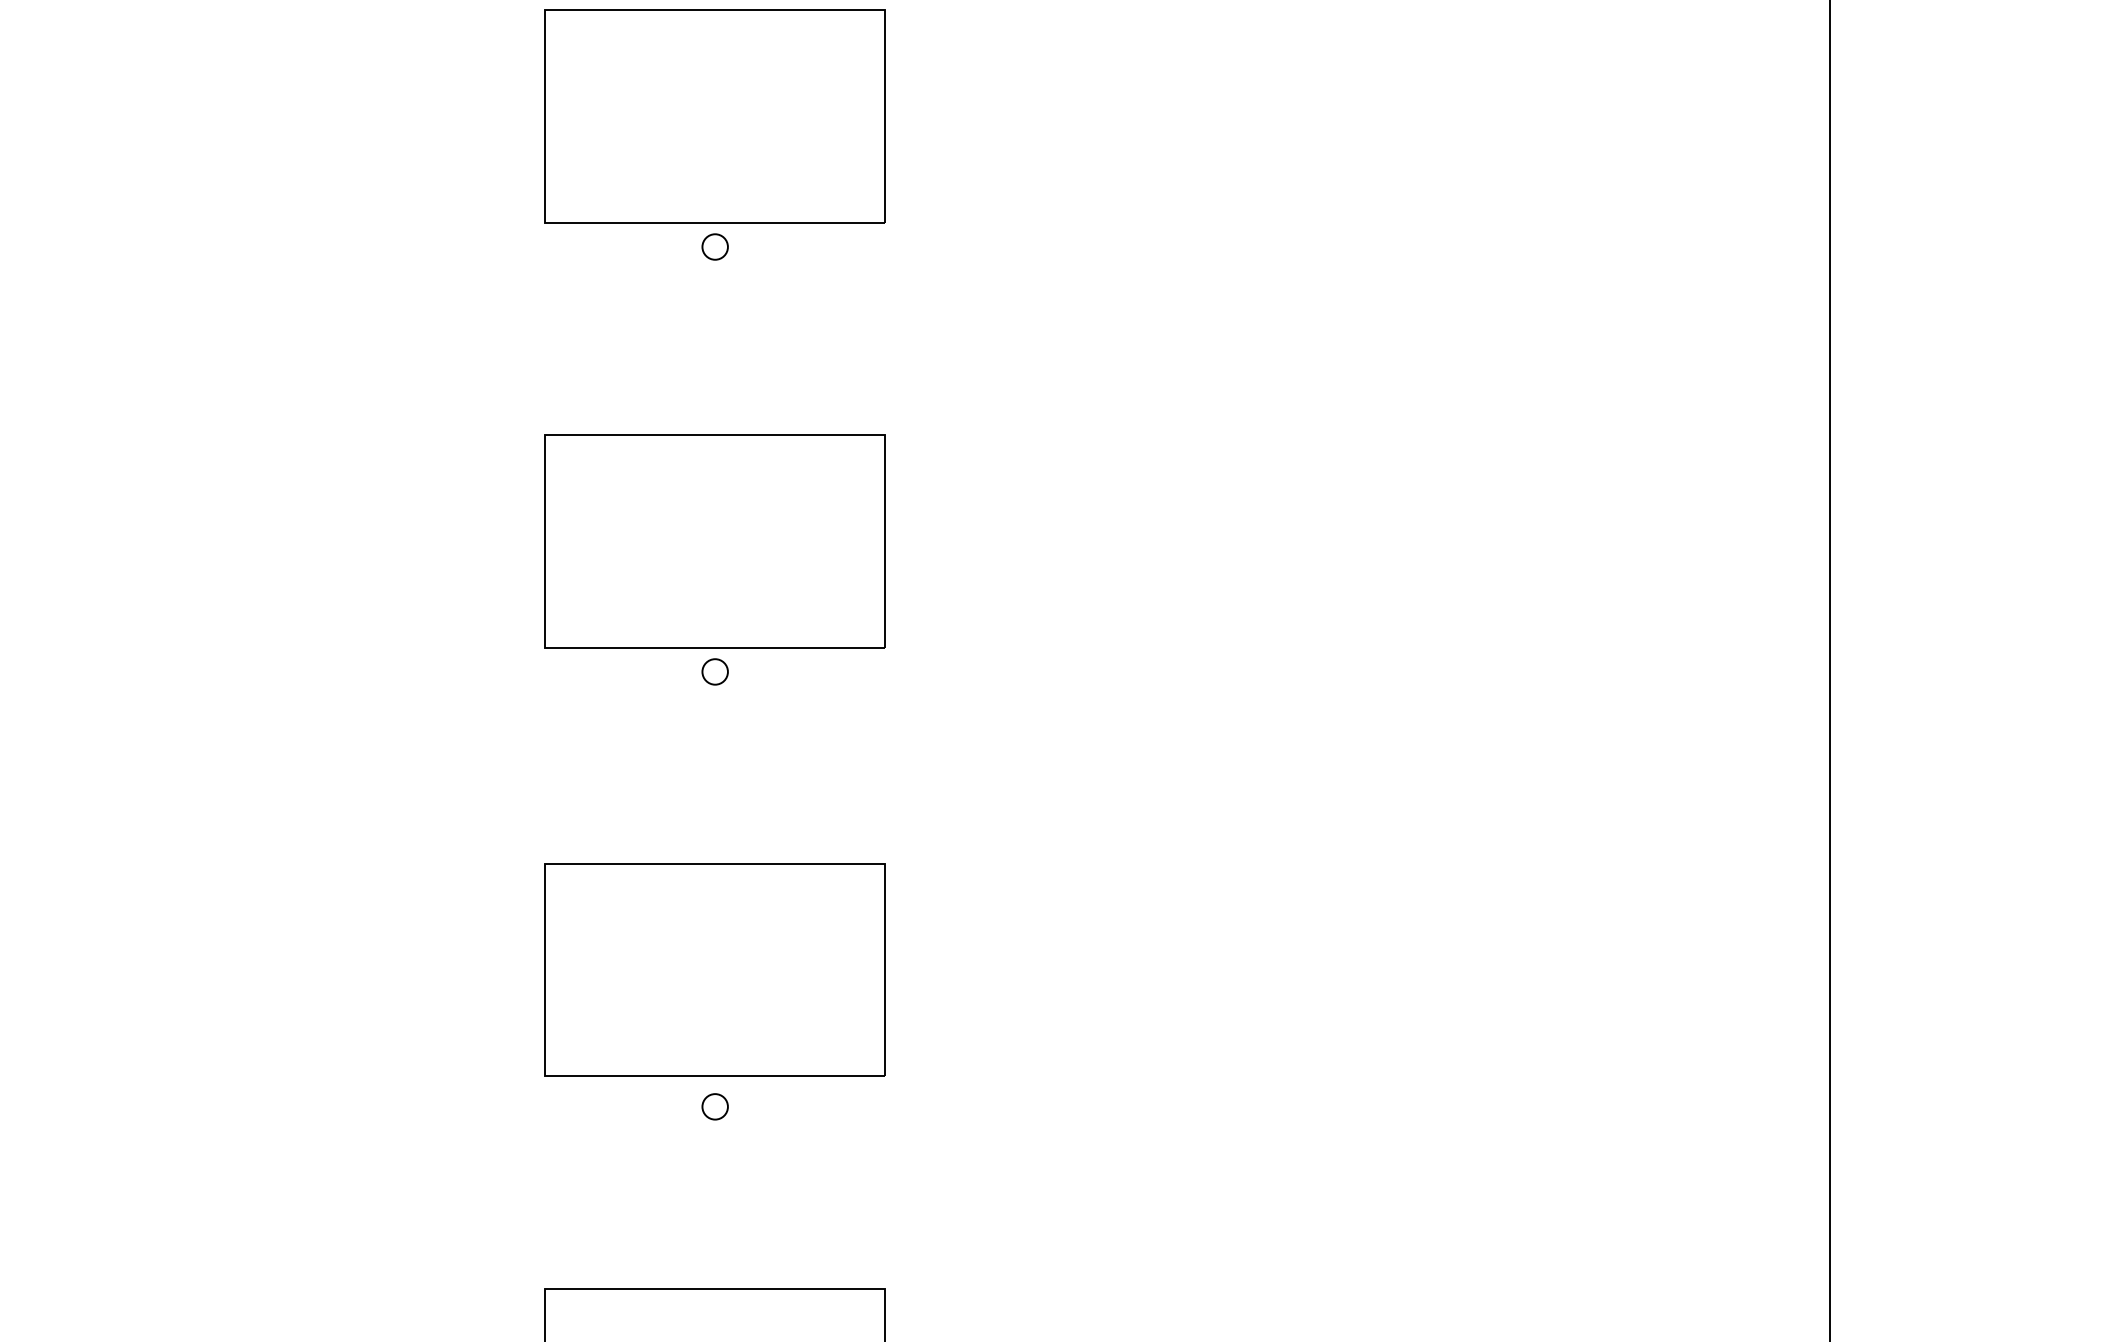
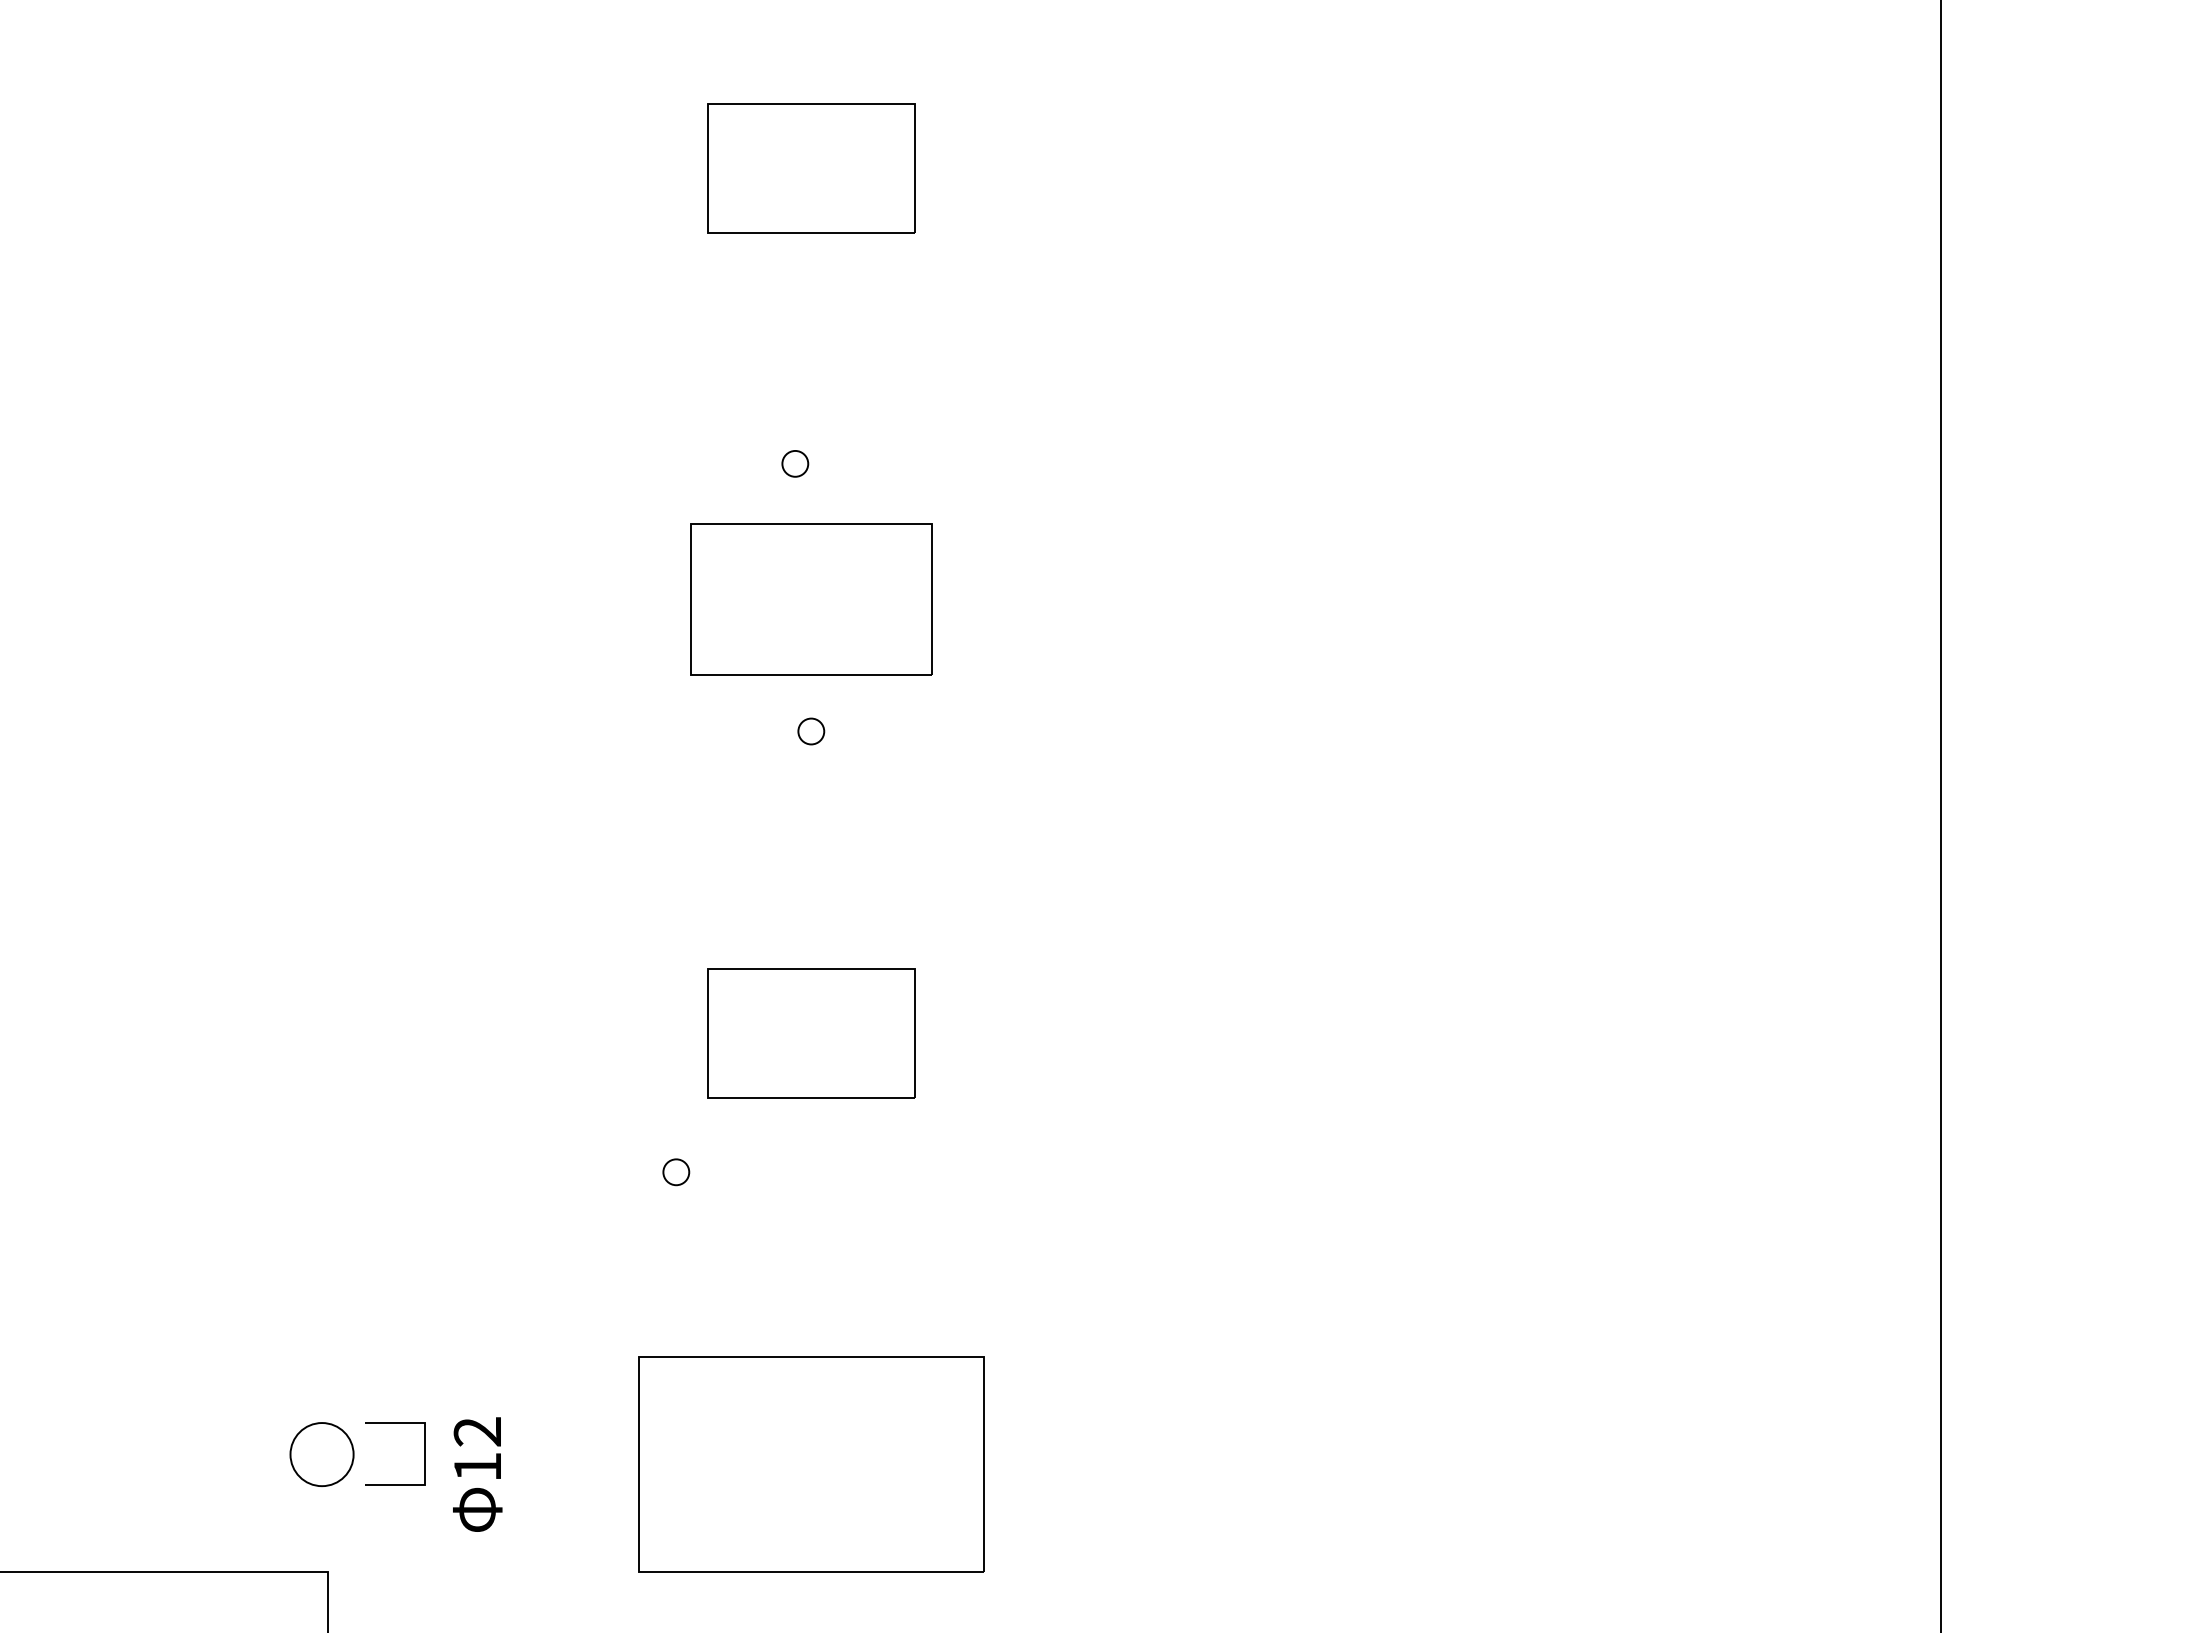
part: (715, 116) -> (811, 168), size x0.6
part: (715, 246) -> (795, 463), moved
part: (715, 541) -> (811, 599), size x0.7
part: (715, 969) -> (811, 1033), size x0.6
part: (715, 1107) -> (676, 1172), moved

